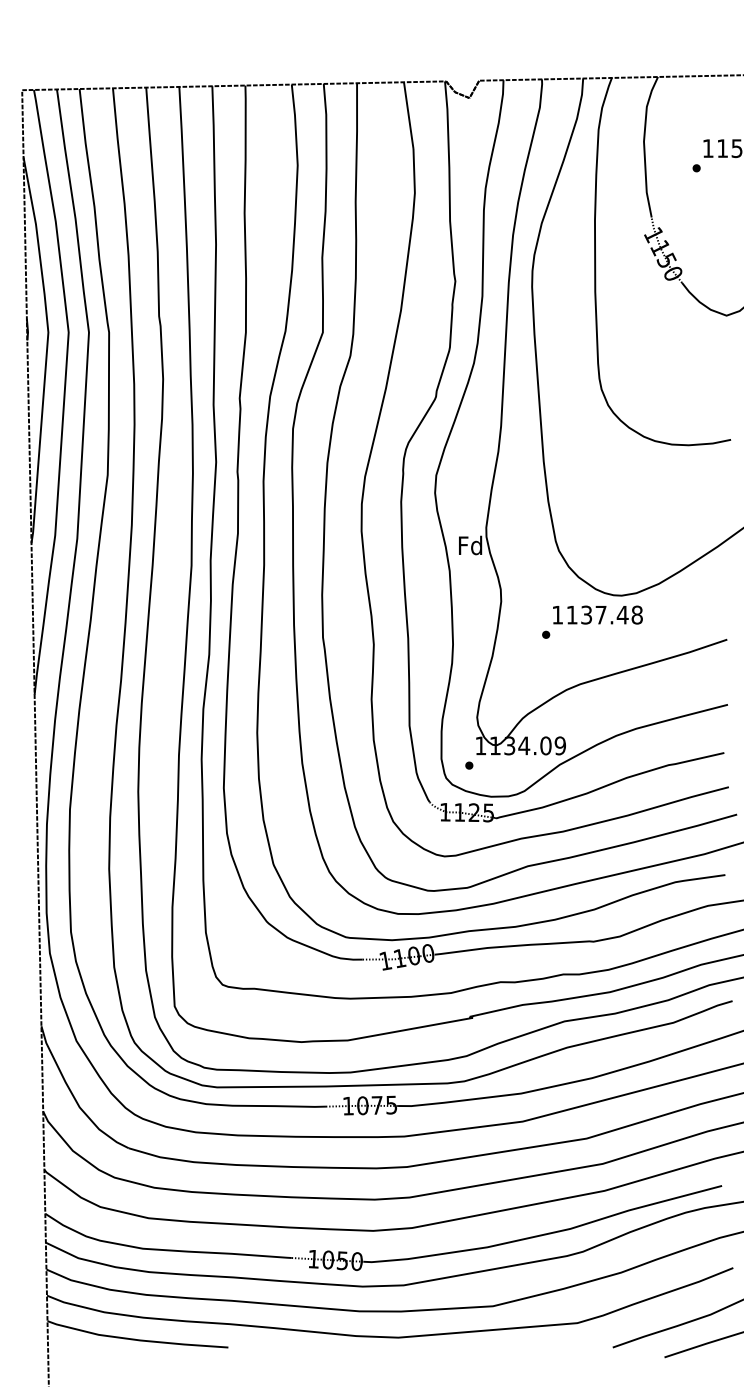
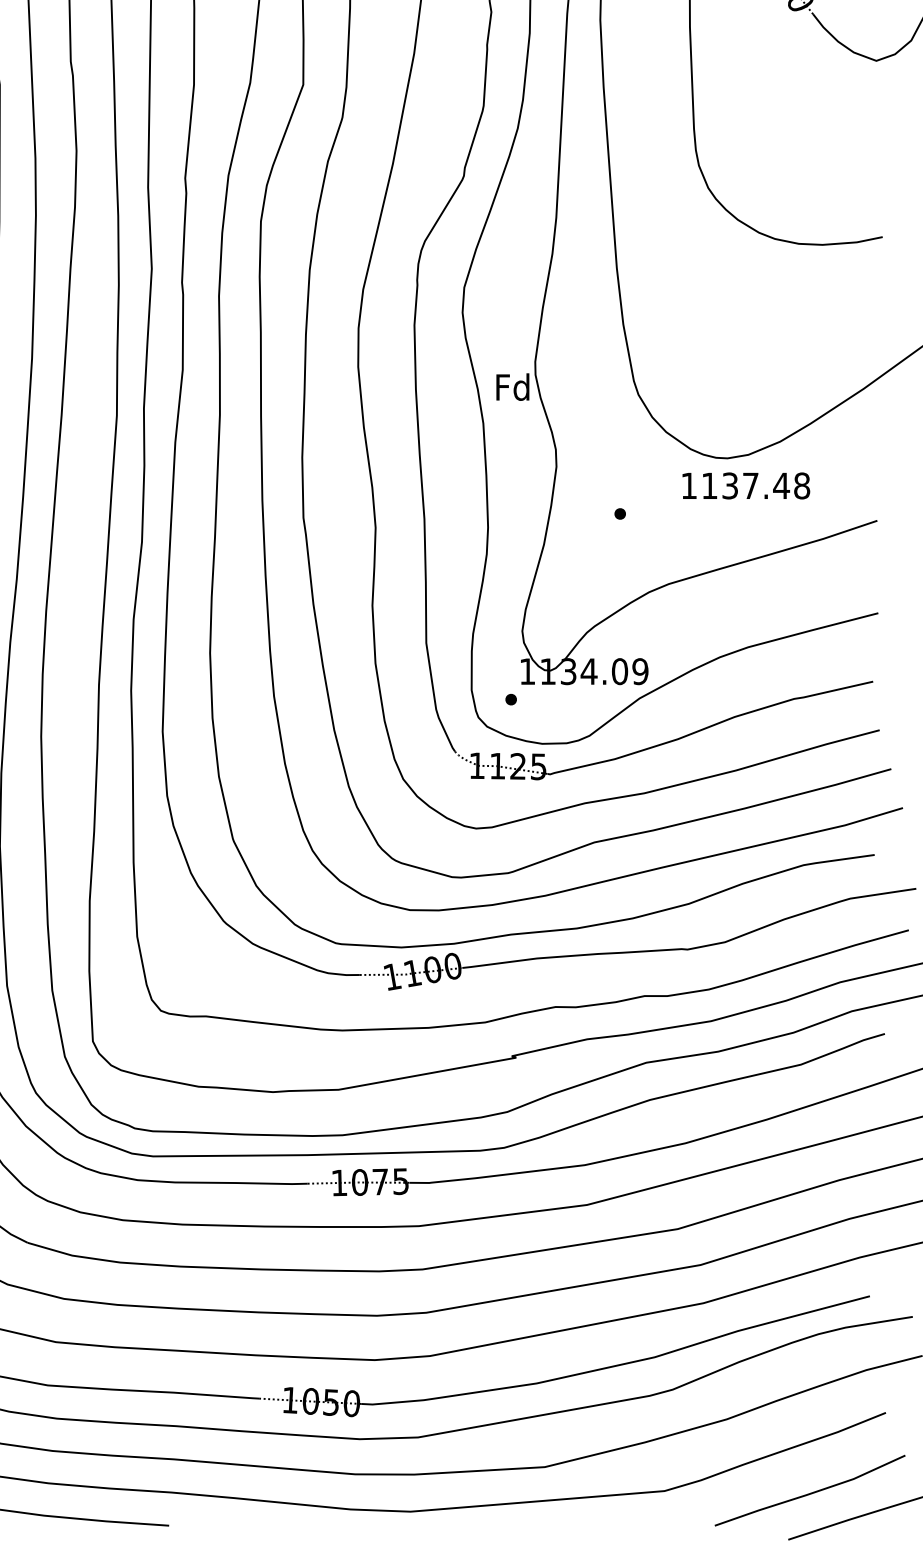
text: (597, 614) -> (745, 485), moved

